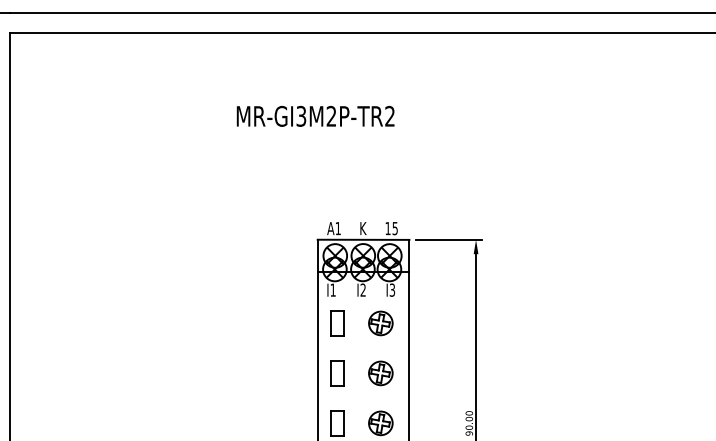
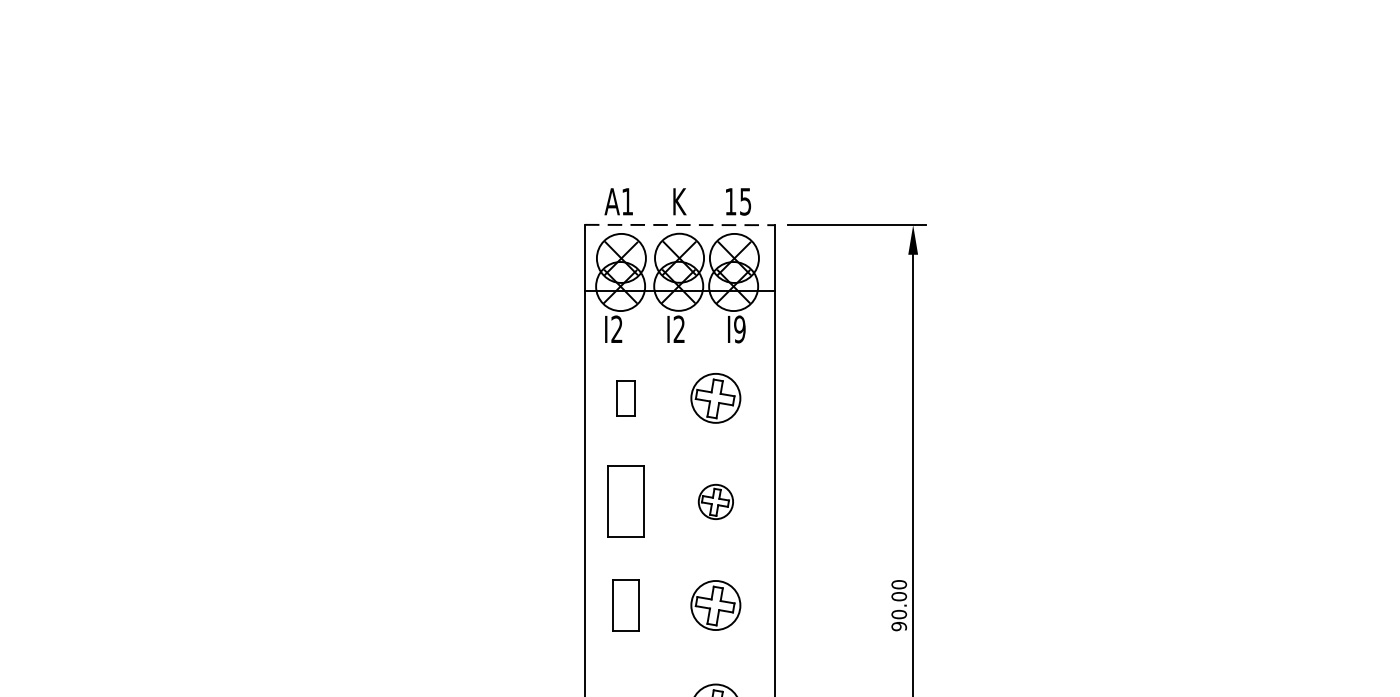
line: (363, 239) -> (679, 224), solid -> dashed
text: (332, 289) -> (615, 328), I1 -> I2
text: (392, 289) -> (740, 328), I3 -> I9
part: (337, 323) -> (626, 398), size x0.7
part: (337, 373) -> (626, 502), size x1.4
part: (380, 373) -> (715, 502), size x0.7

